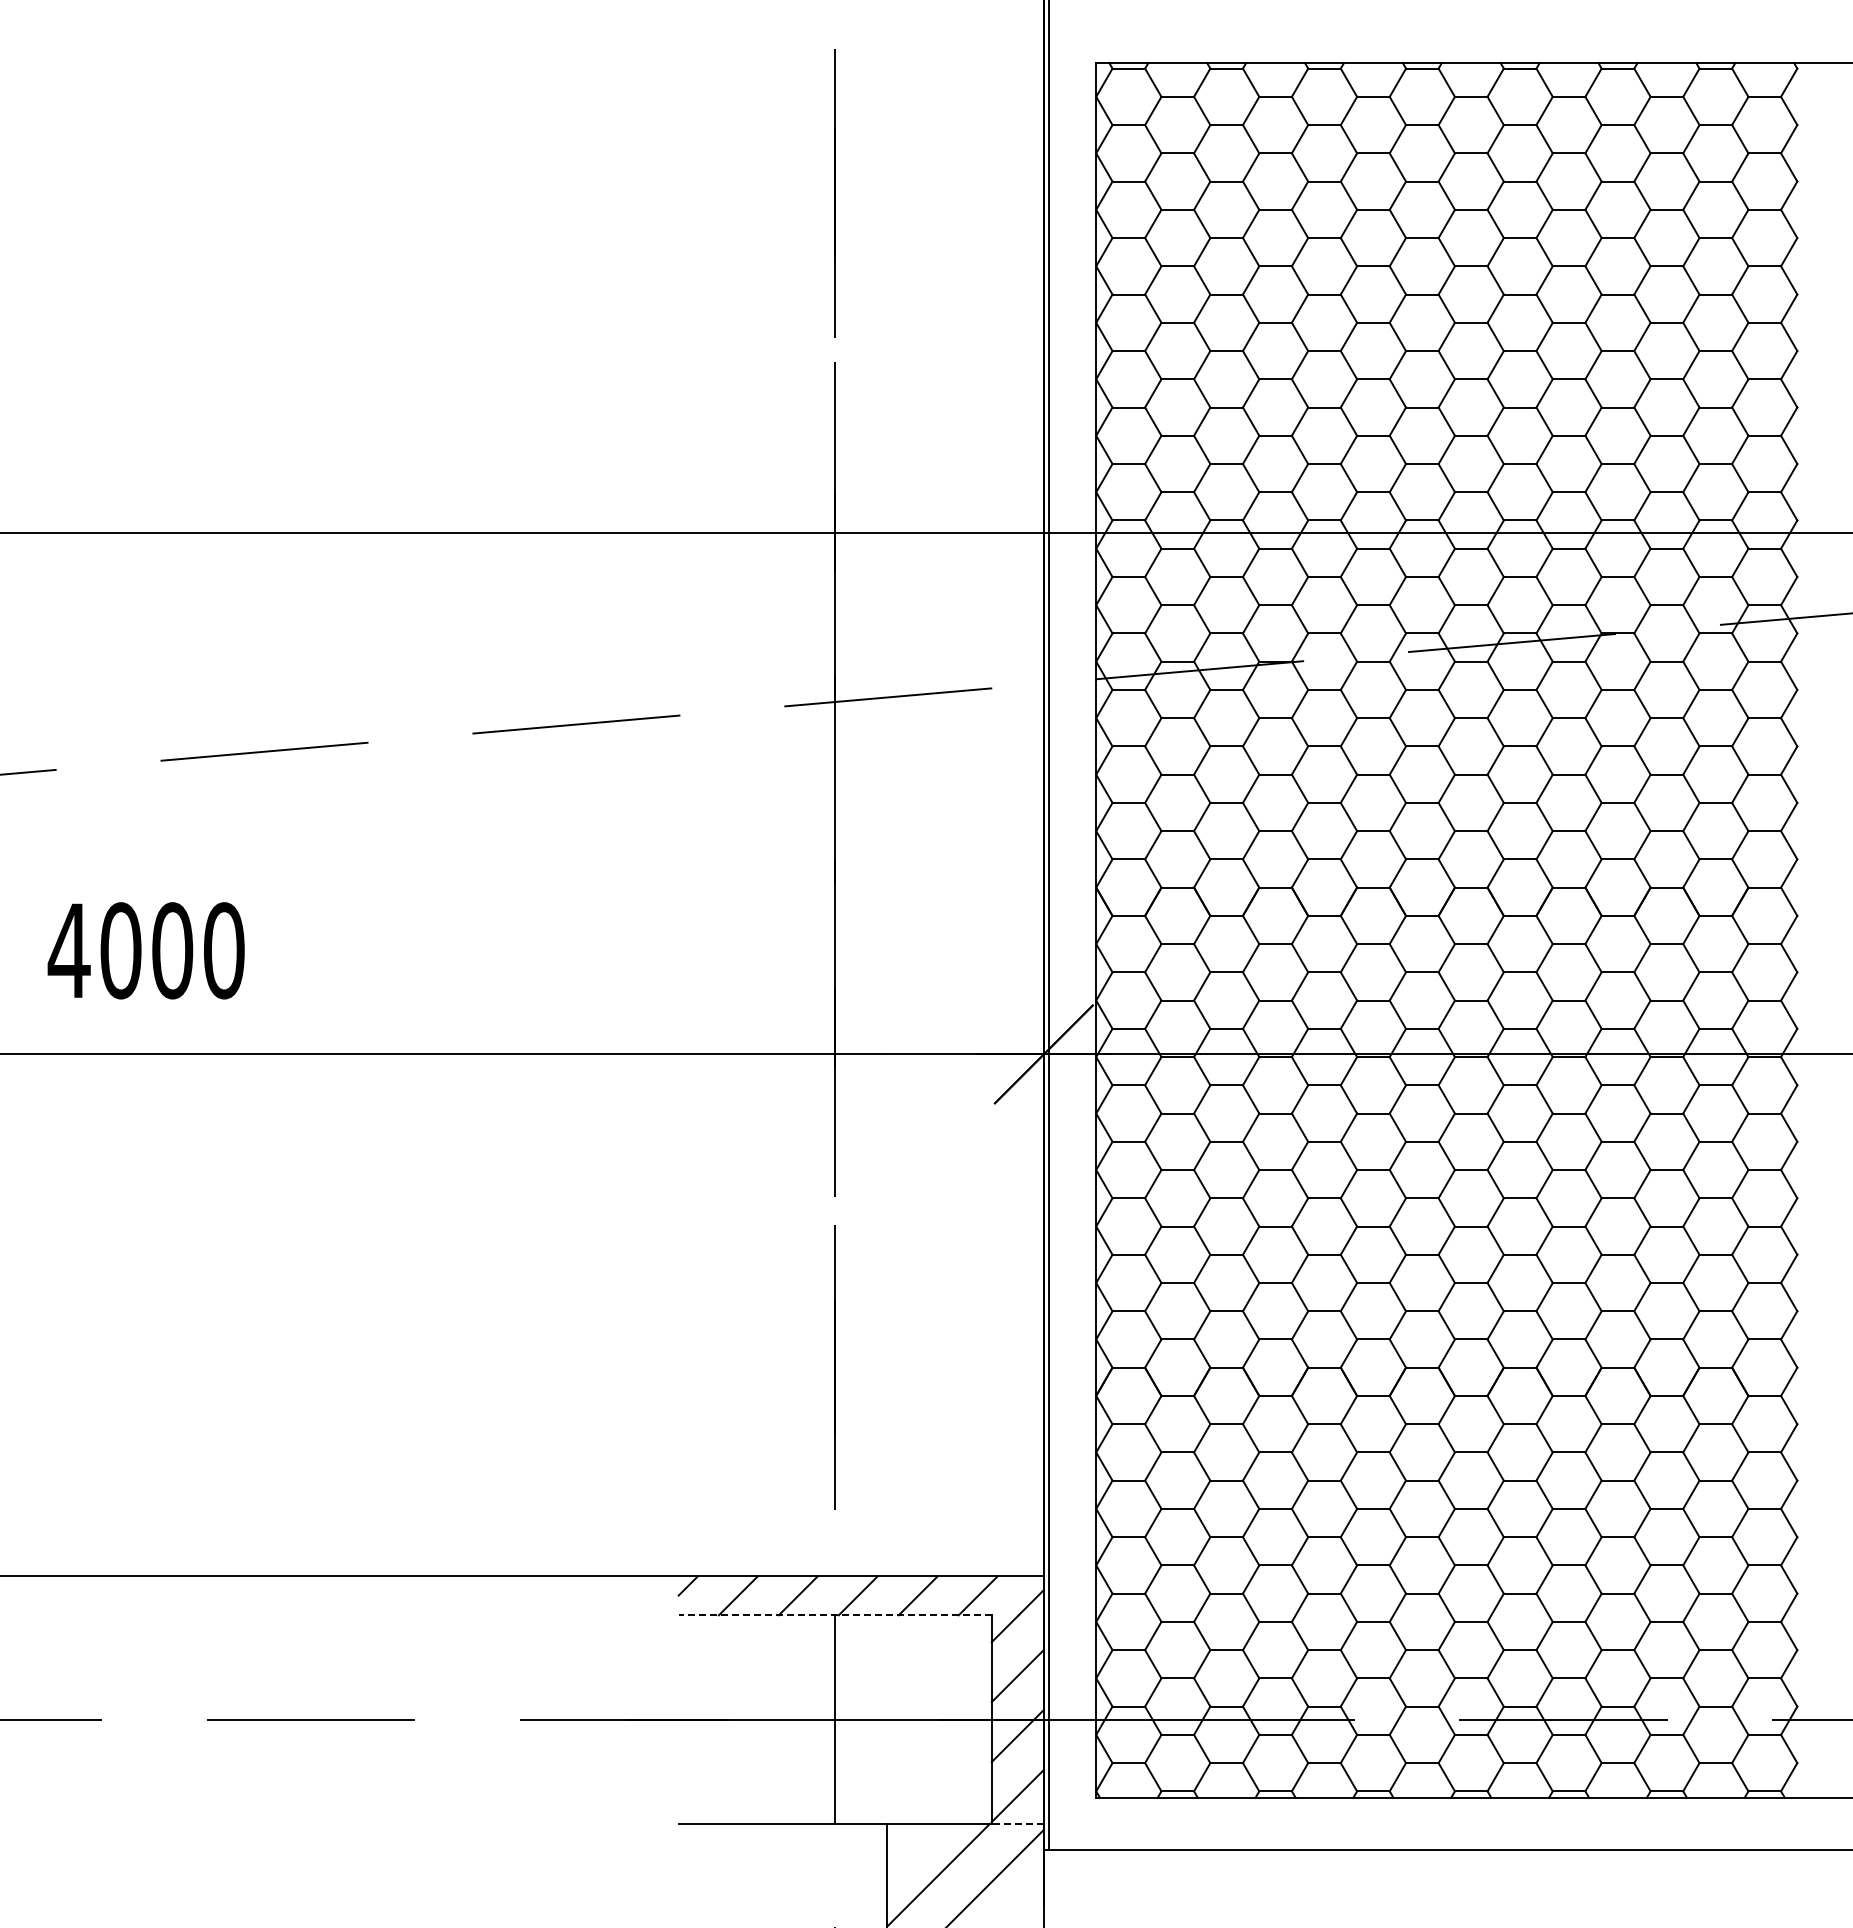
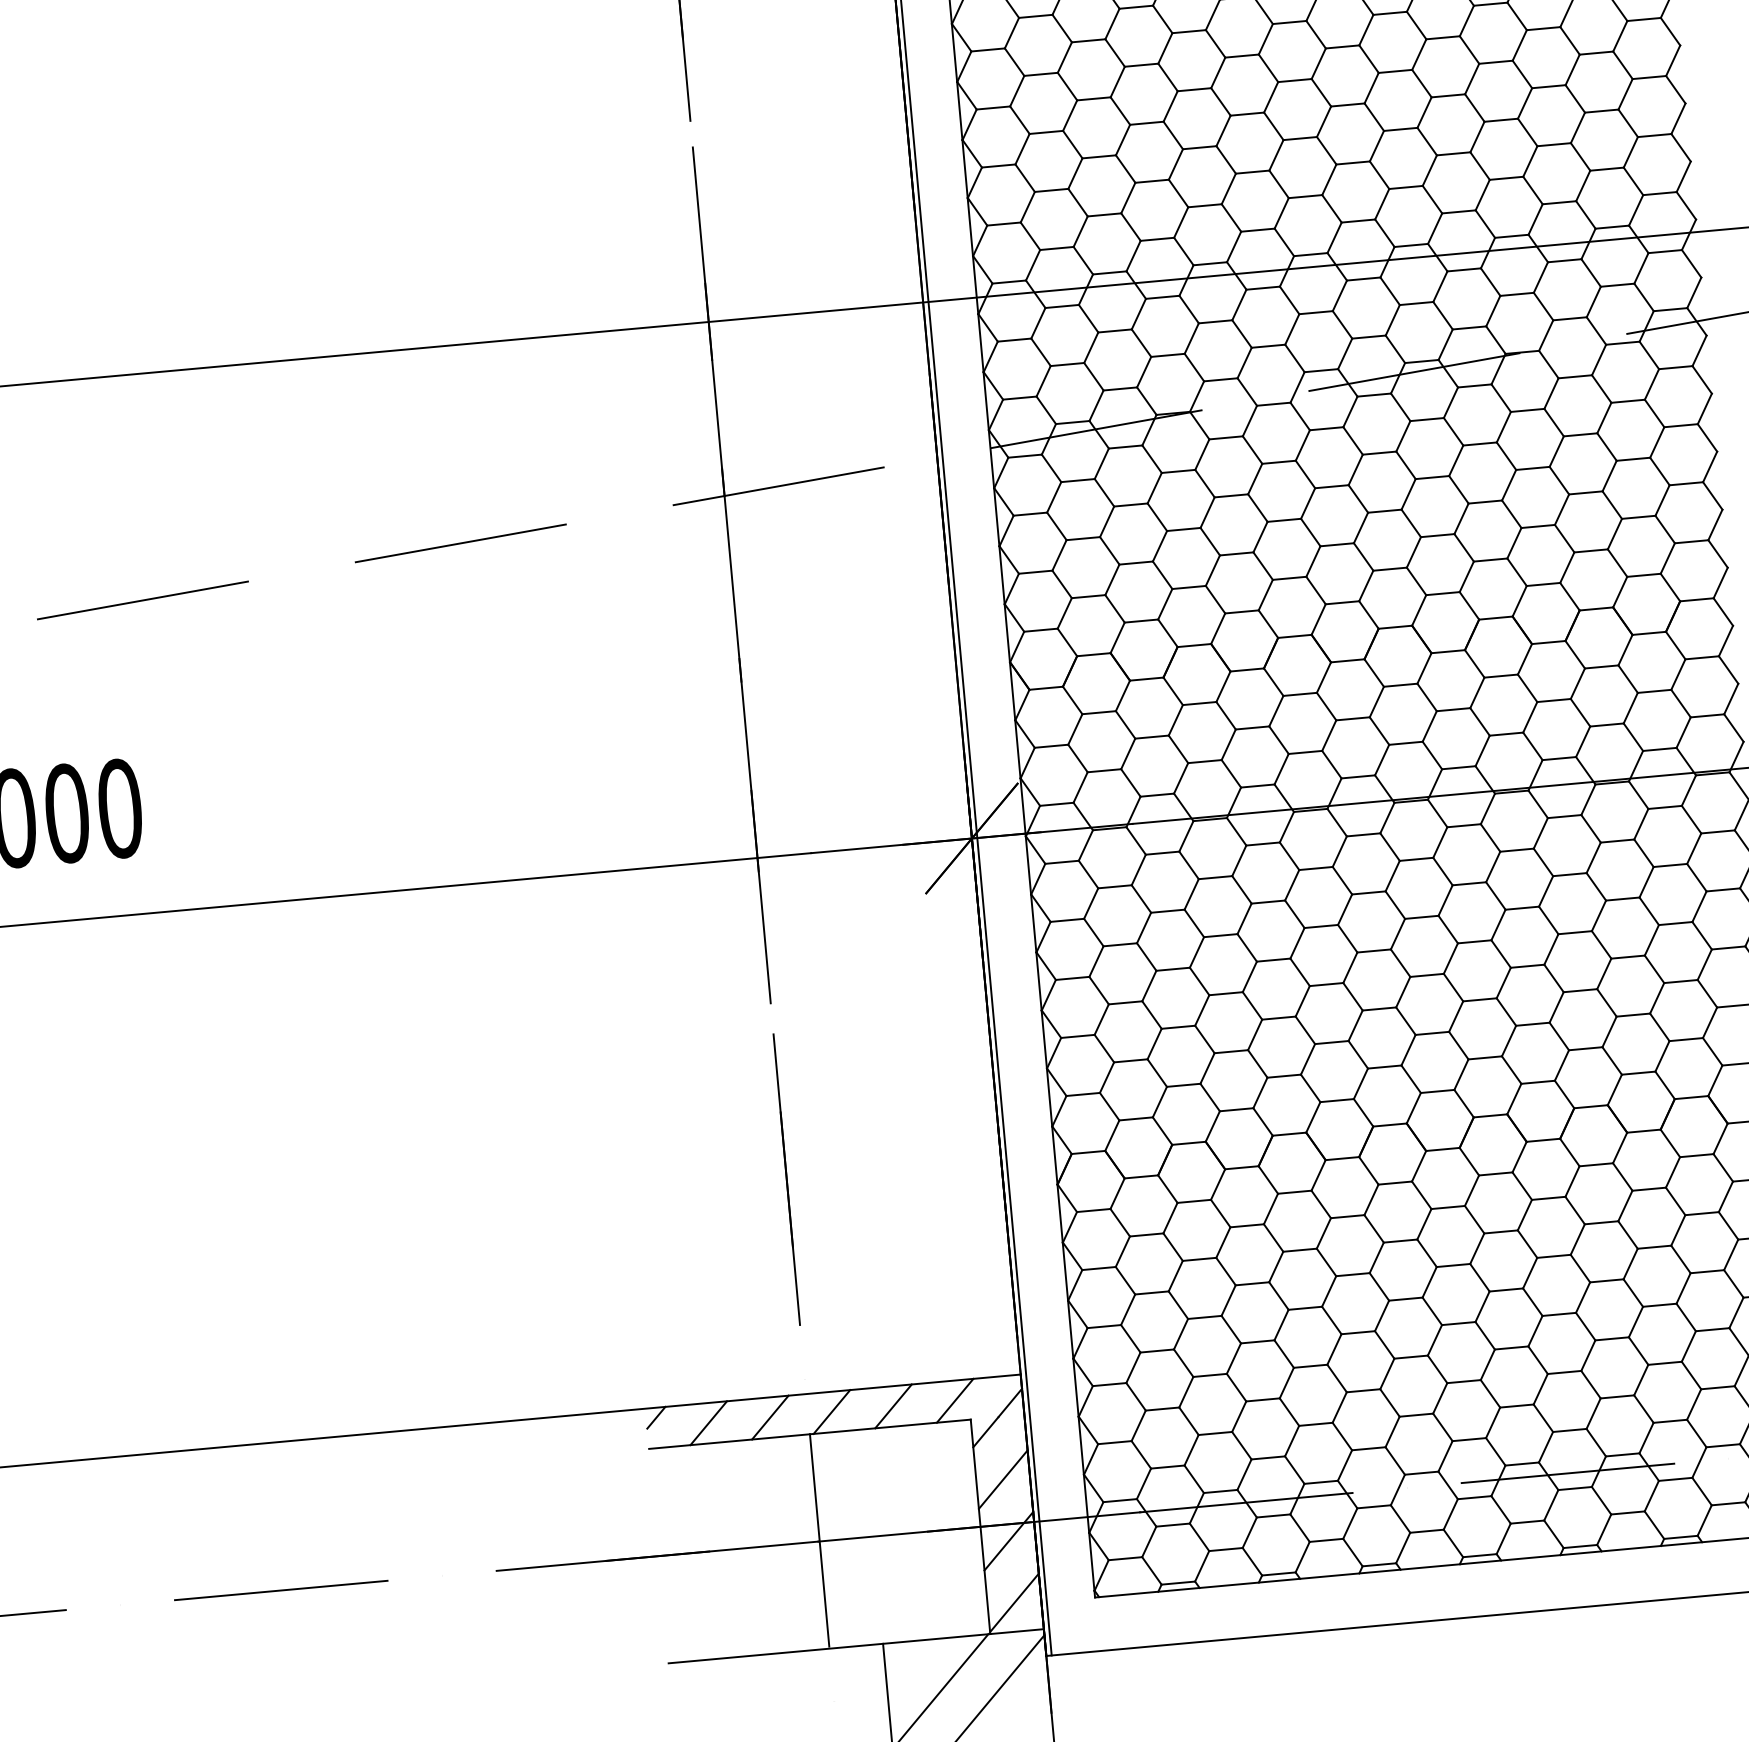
line: (835, 1615) -> (810, 1434), dashed -> solid
line: (1017, 1824) -> (1016, 1632), dashed -> solid

